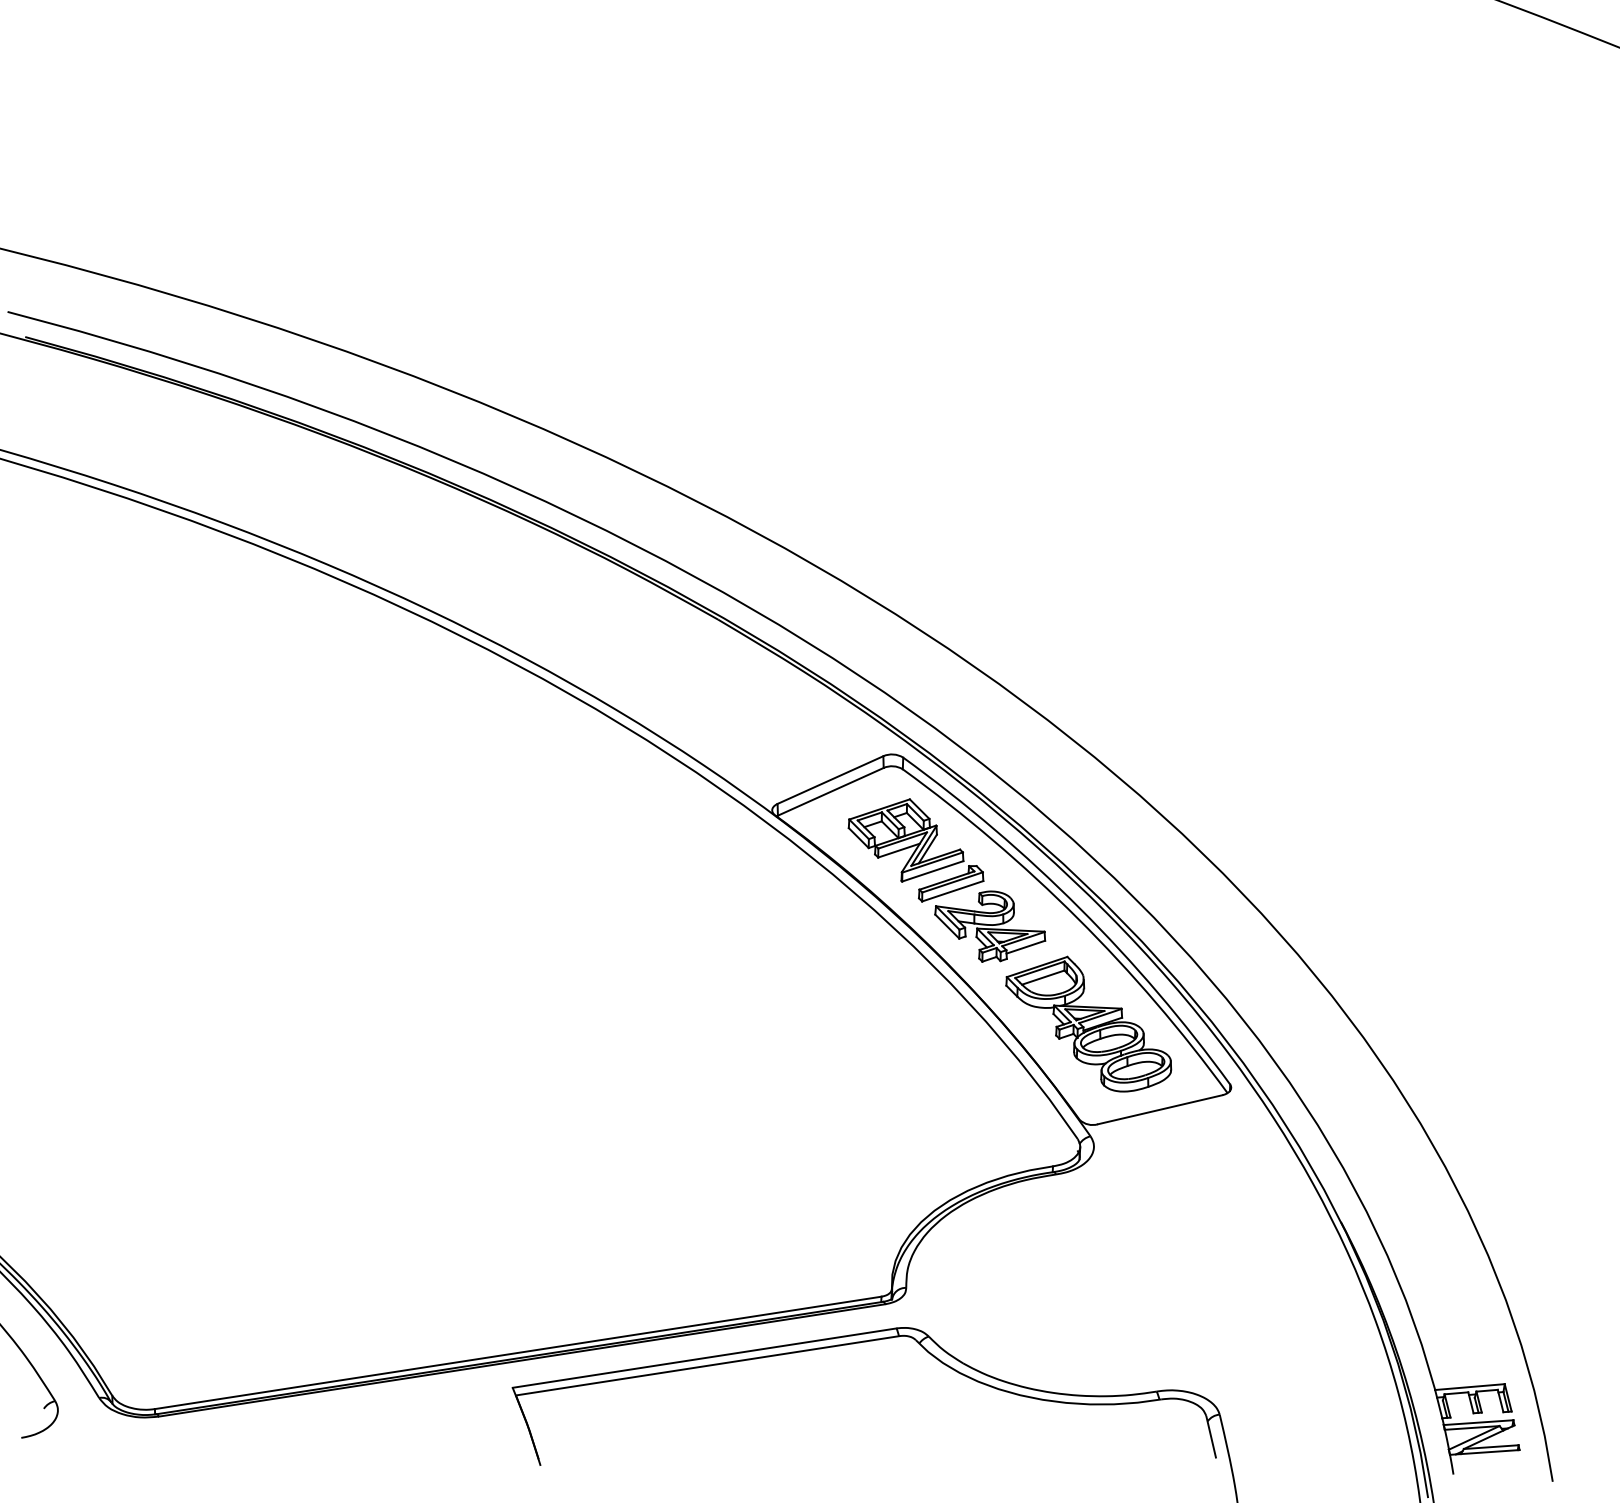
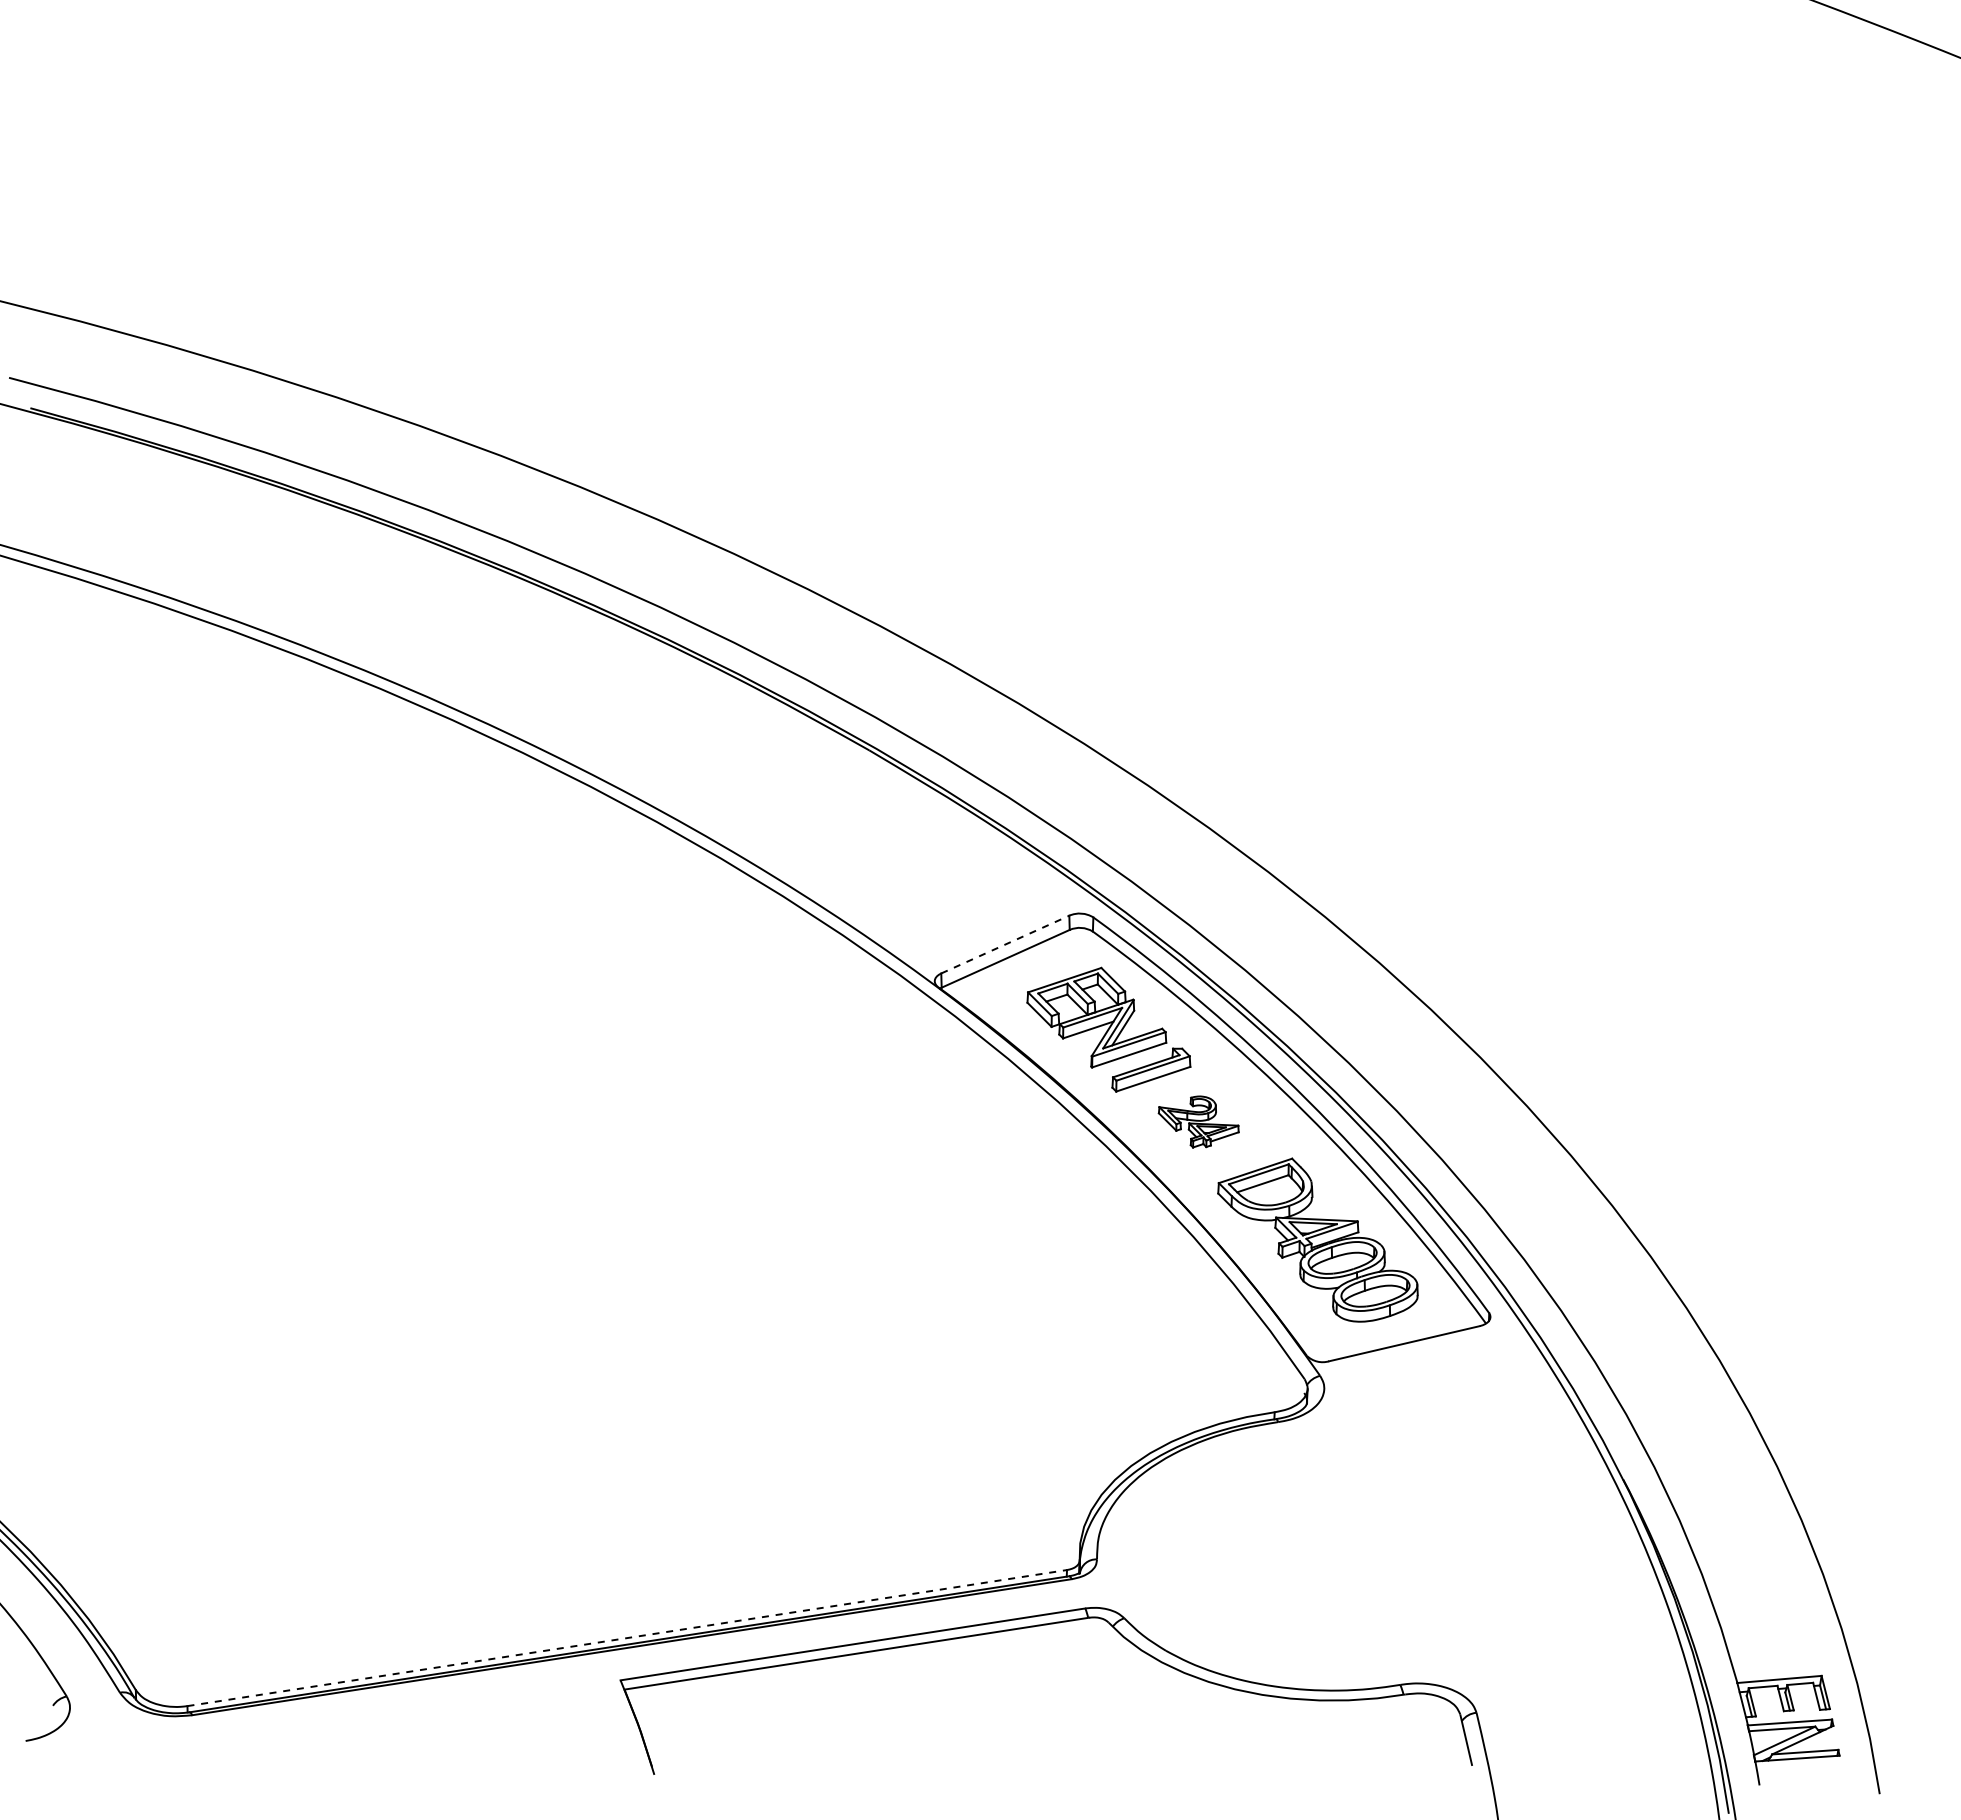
line: (830, 779) -> (1005, 944), solid -> dashed
part: (990, 926) -> (1198, 1121), size x0.6
line: (518, 1353) -> (627, 1638), solid -> dashed

